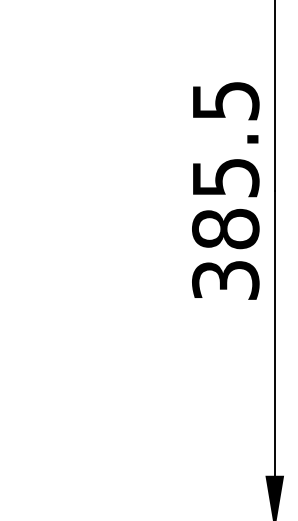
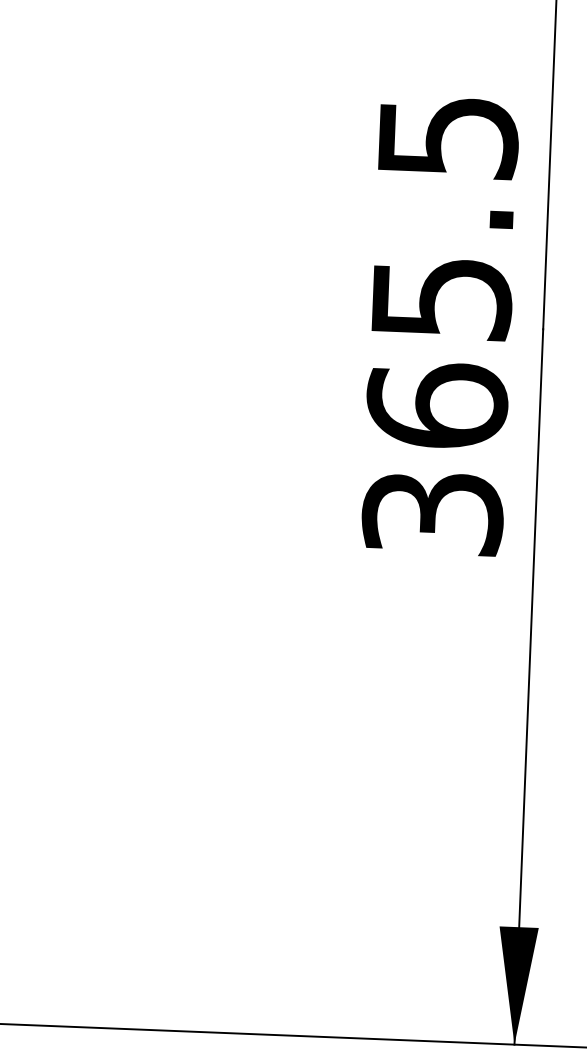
text: (225, 228) -> (436, 404), 385.5 -> 365.5

